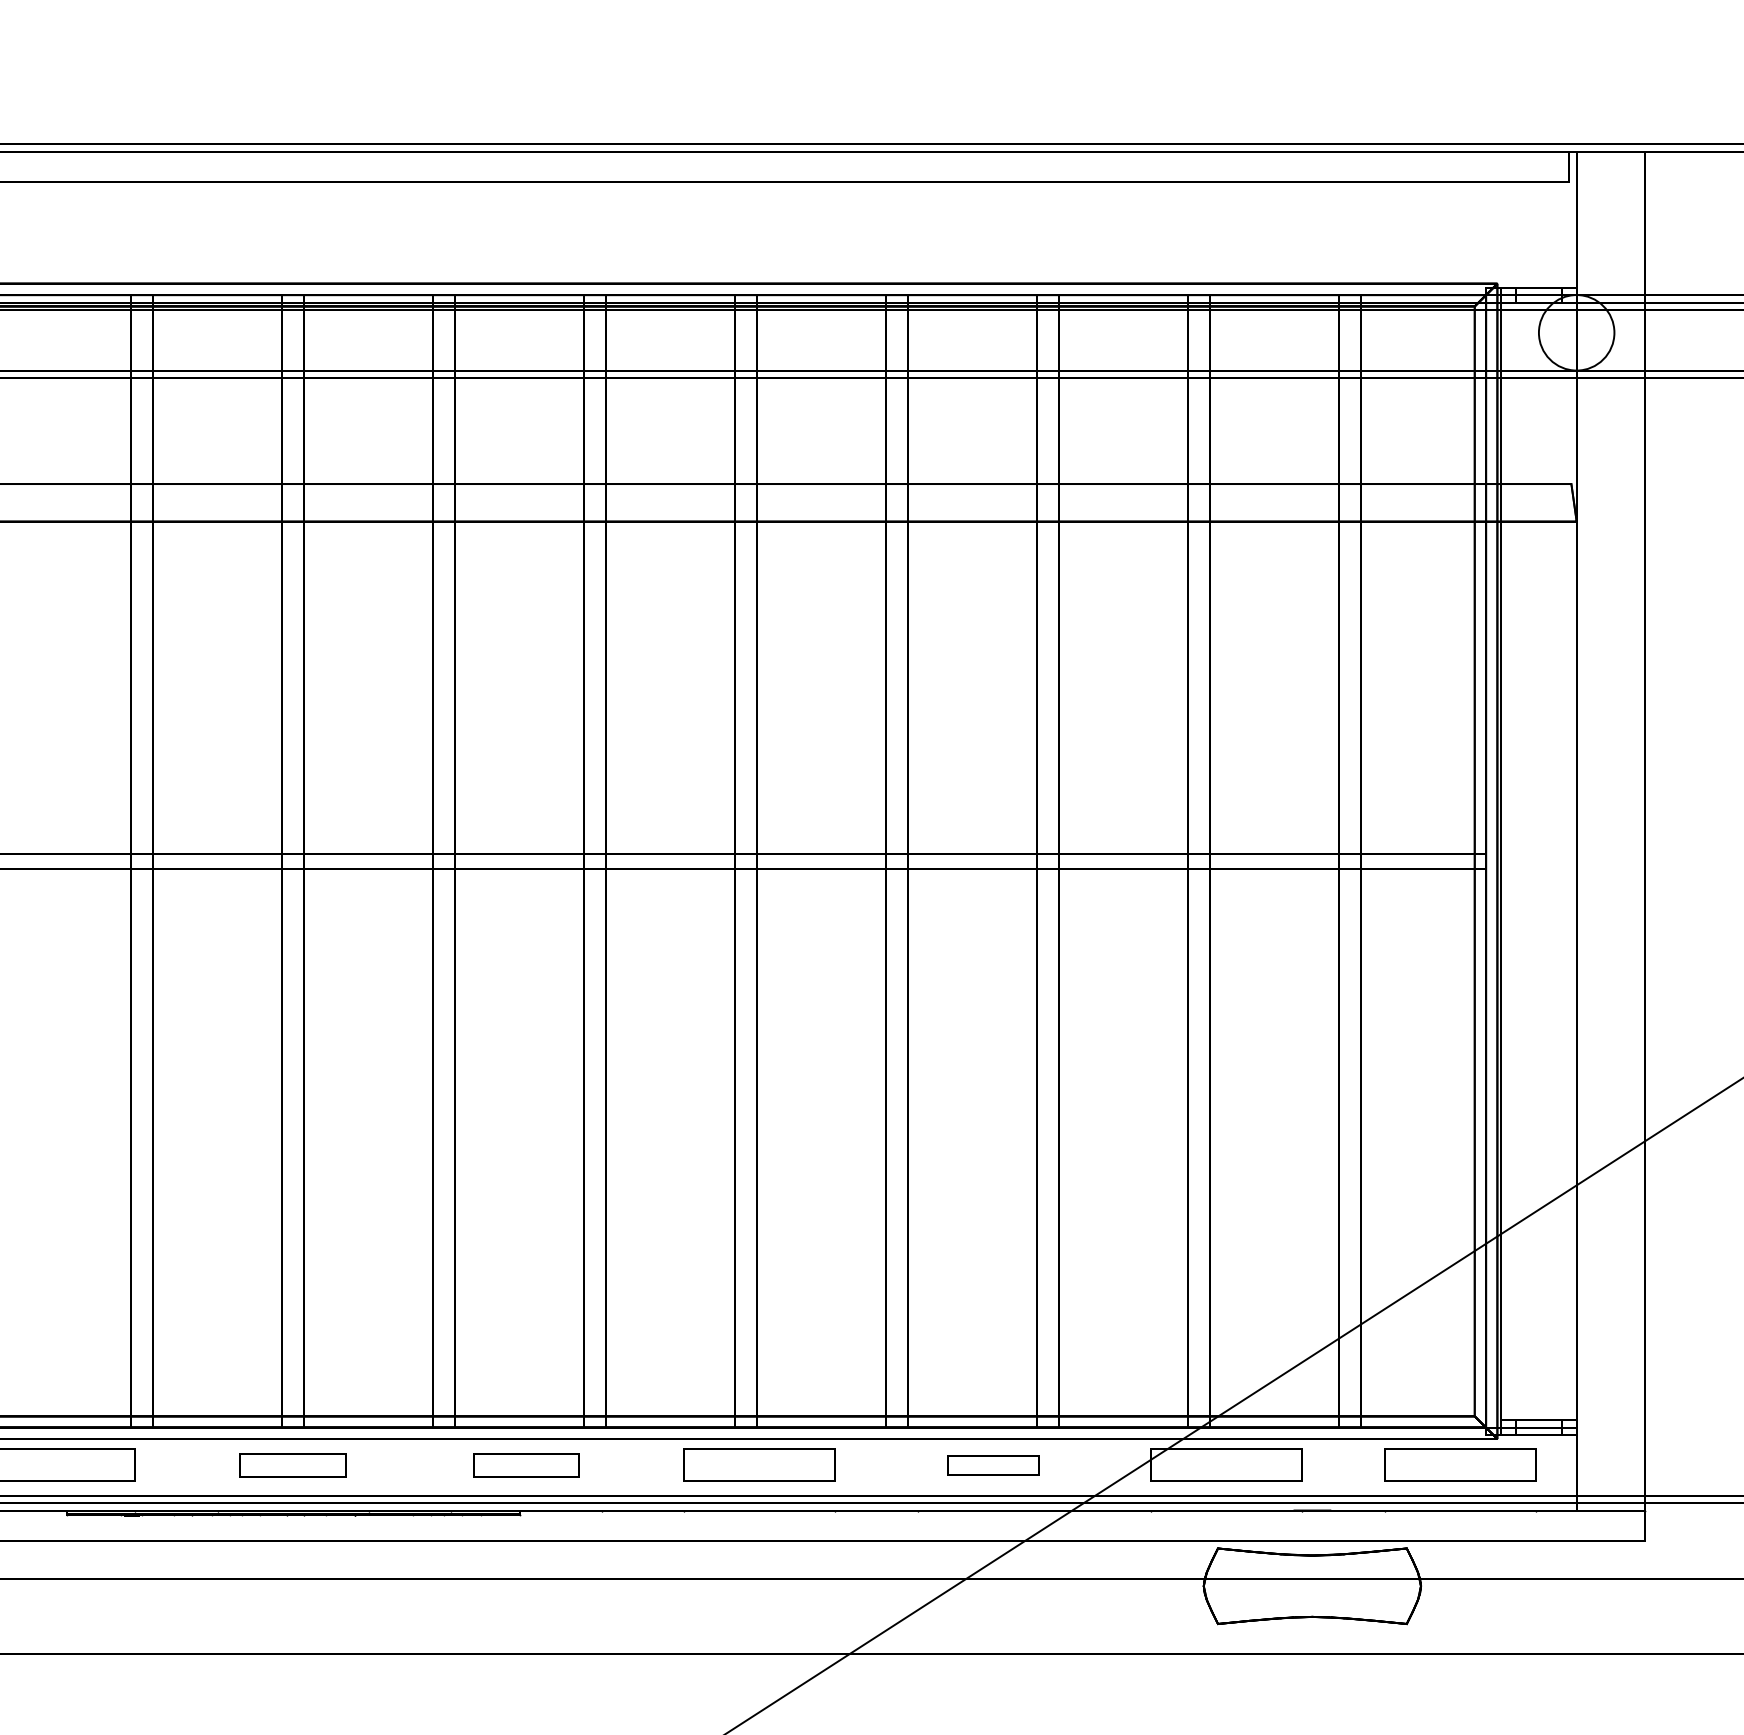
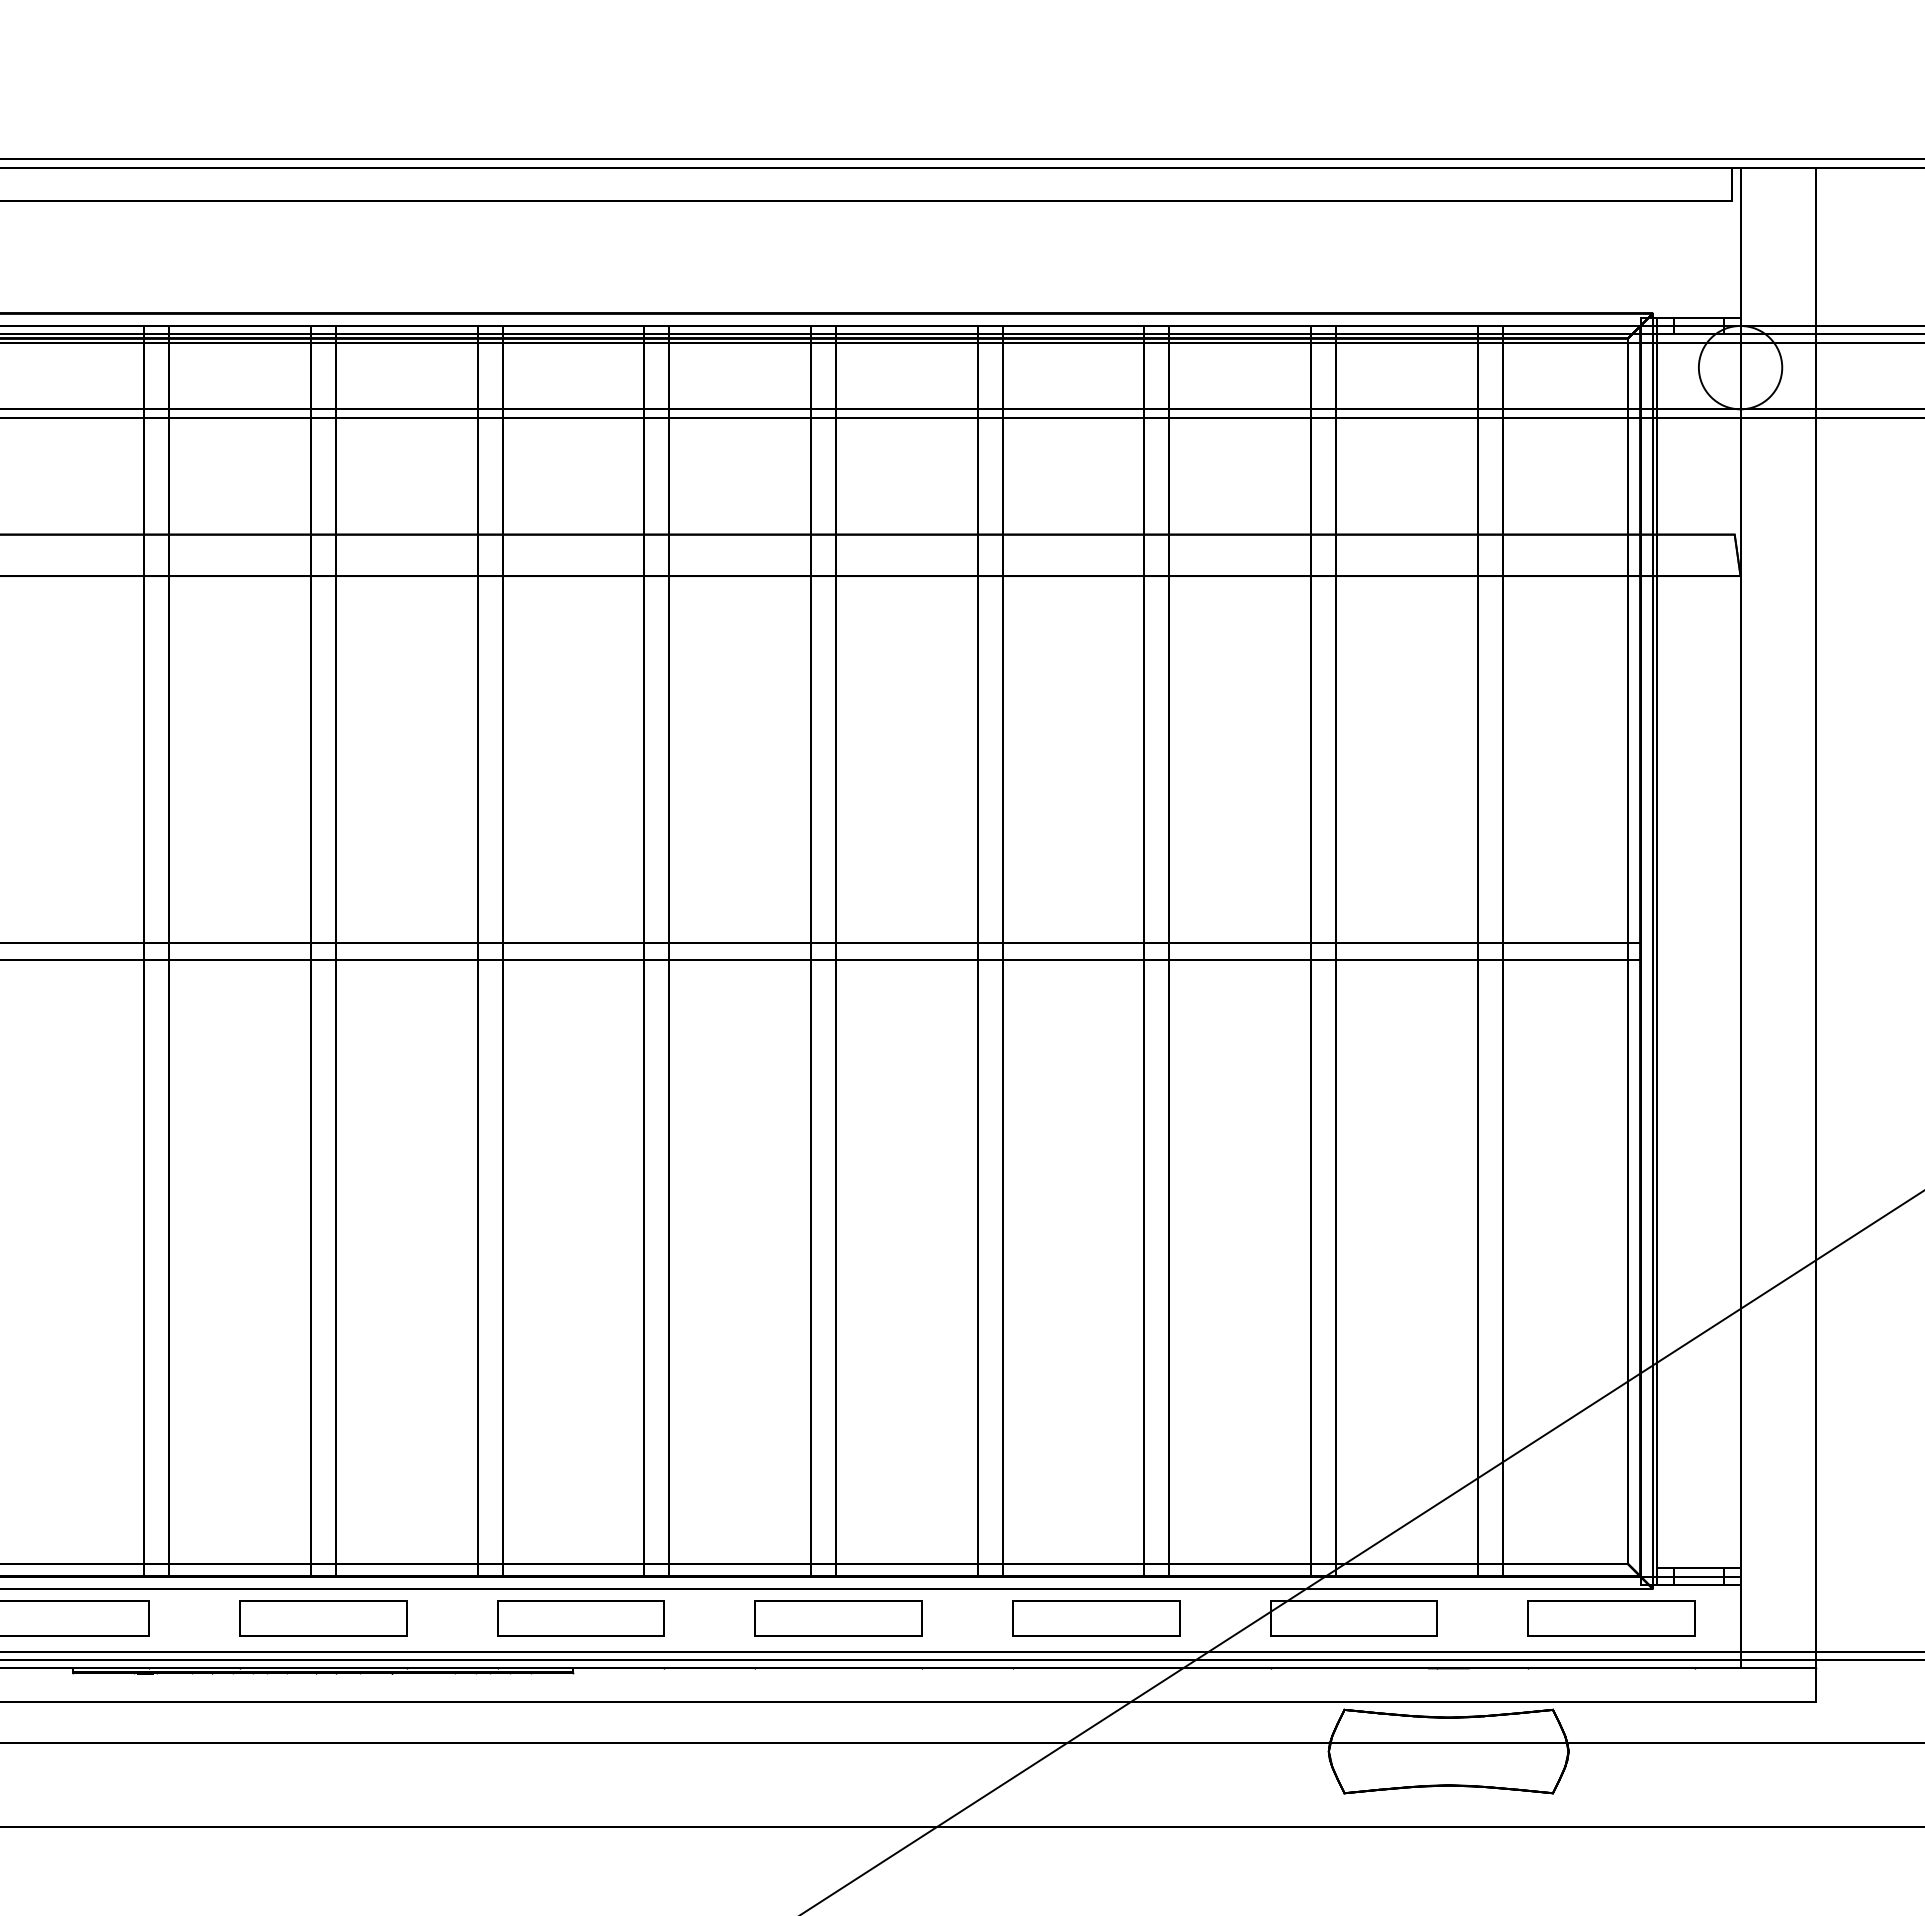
part: (293, 1465) -> (323, 1618), size x1.43
part: (526, 1465) -> (580, 1618), size x1.43
part: (993, 1465) -> (1096, 1618), size x1.67

